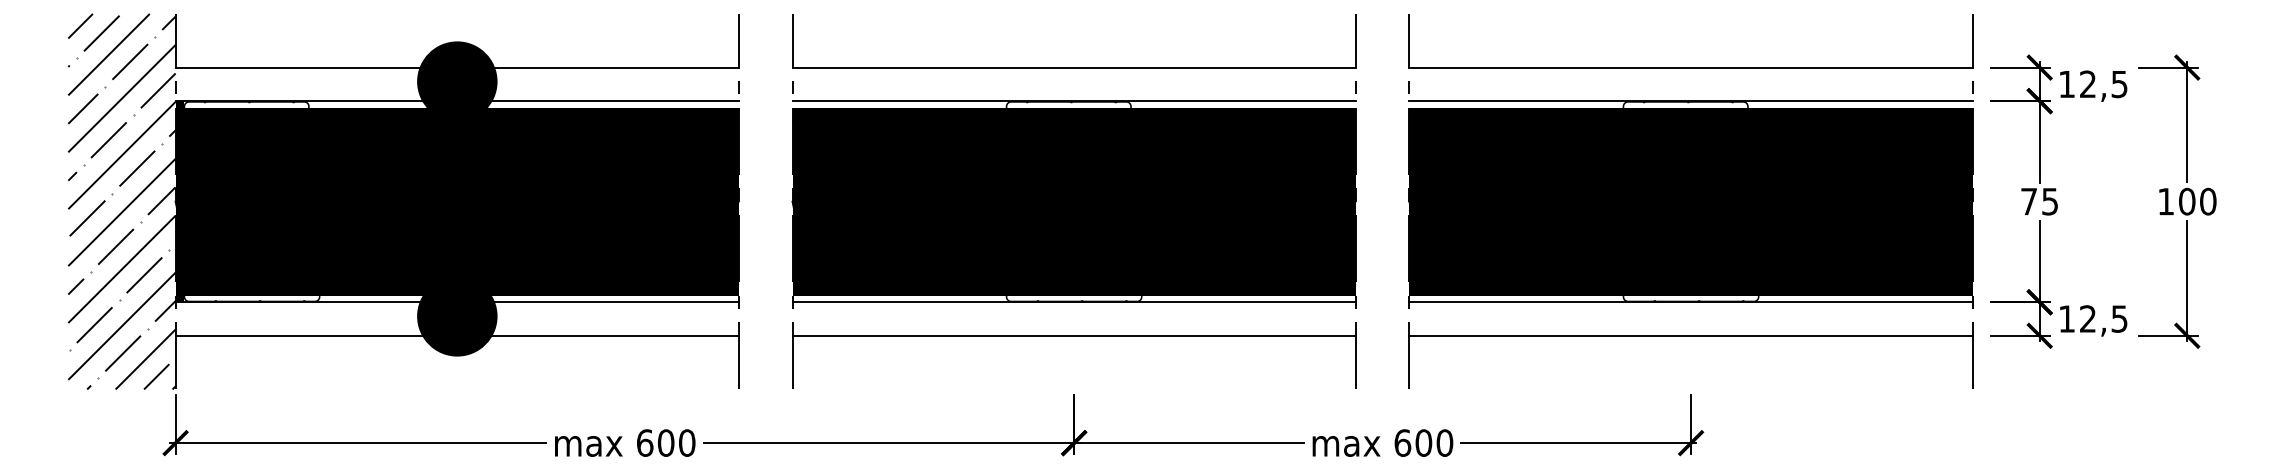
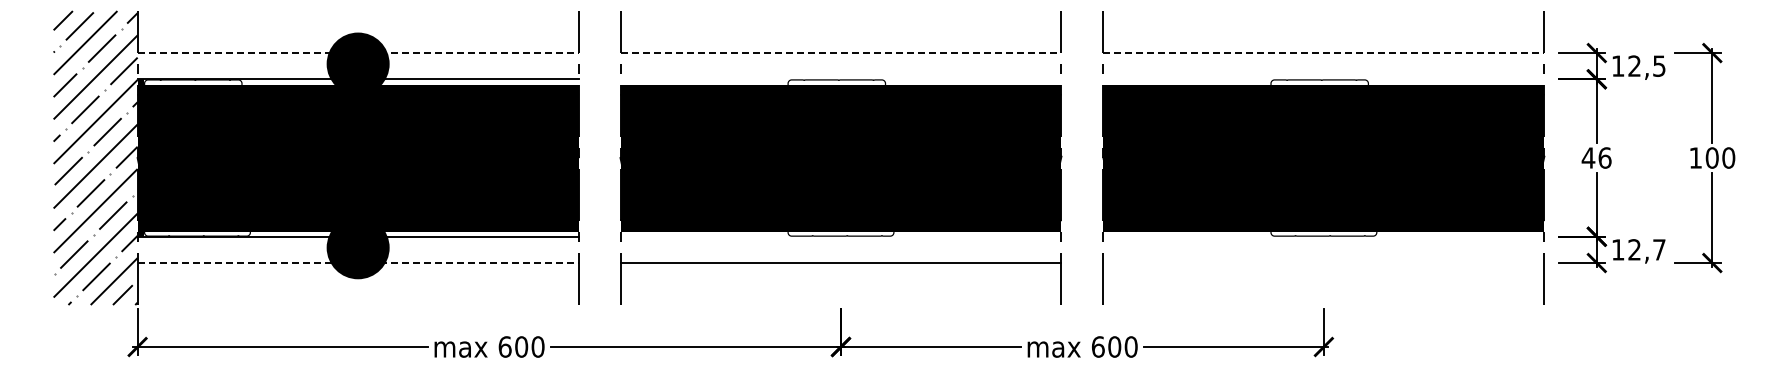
line: (457, 68) -> (358, 53), solid -> dashed
line: (1074, 68) -> (841, 53), solid -> dashed
line: (1691, 68) -> (1324, 53), solid -> dashed
line: (1073, 101) -> (840, 79), removed
line: (1690, 101) -> (1323, 79), removed
text: (2039, 201) -> (1596, 157), 75 -> 46
line: (1073, 301) -> (840, 236), removed
line: (1690, 301) -> (1323, 236), removed
text: (2119, 318) -> (1659, 249), 12,5 -> 12,7
line: (457, 336) -> (358, 263), solid -> dashed
line: (1690, 336) -> (1323, 263), removed

